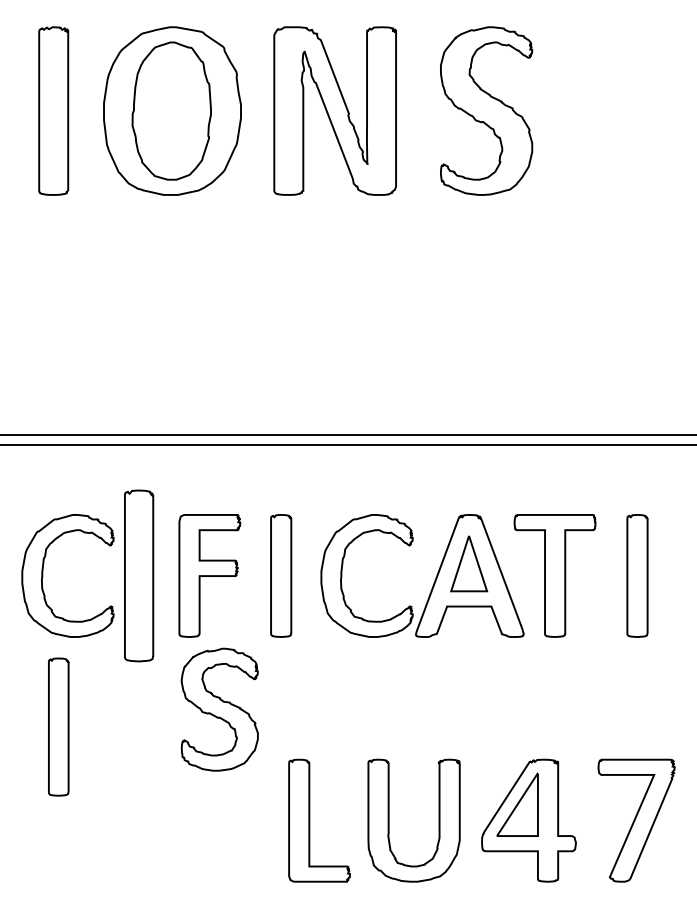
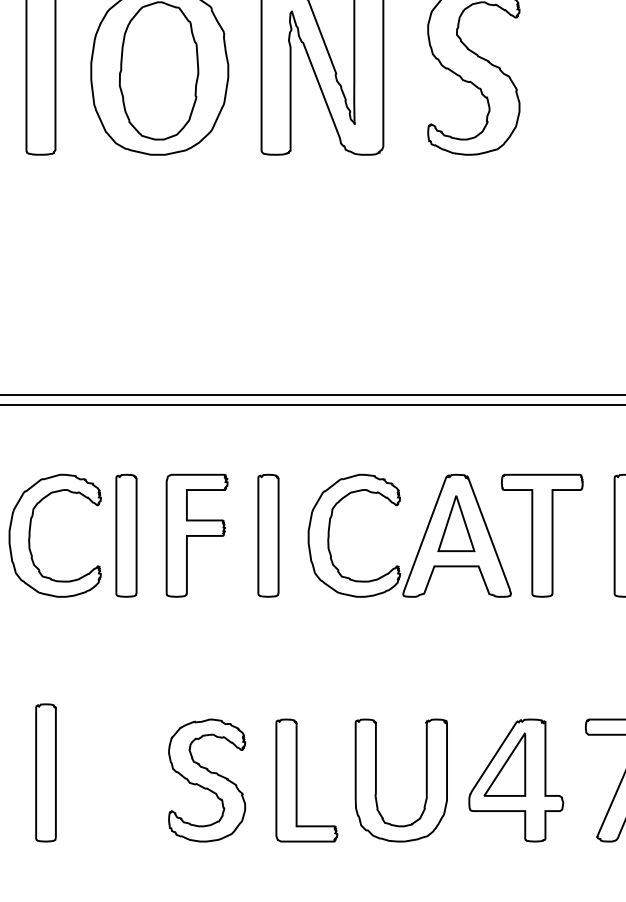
part: (139, 575) -> (126, 535), size x0.71
part: (219, 709) -> (206, 780), moved
part: (58, 726) -> (45, 772), moved

